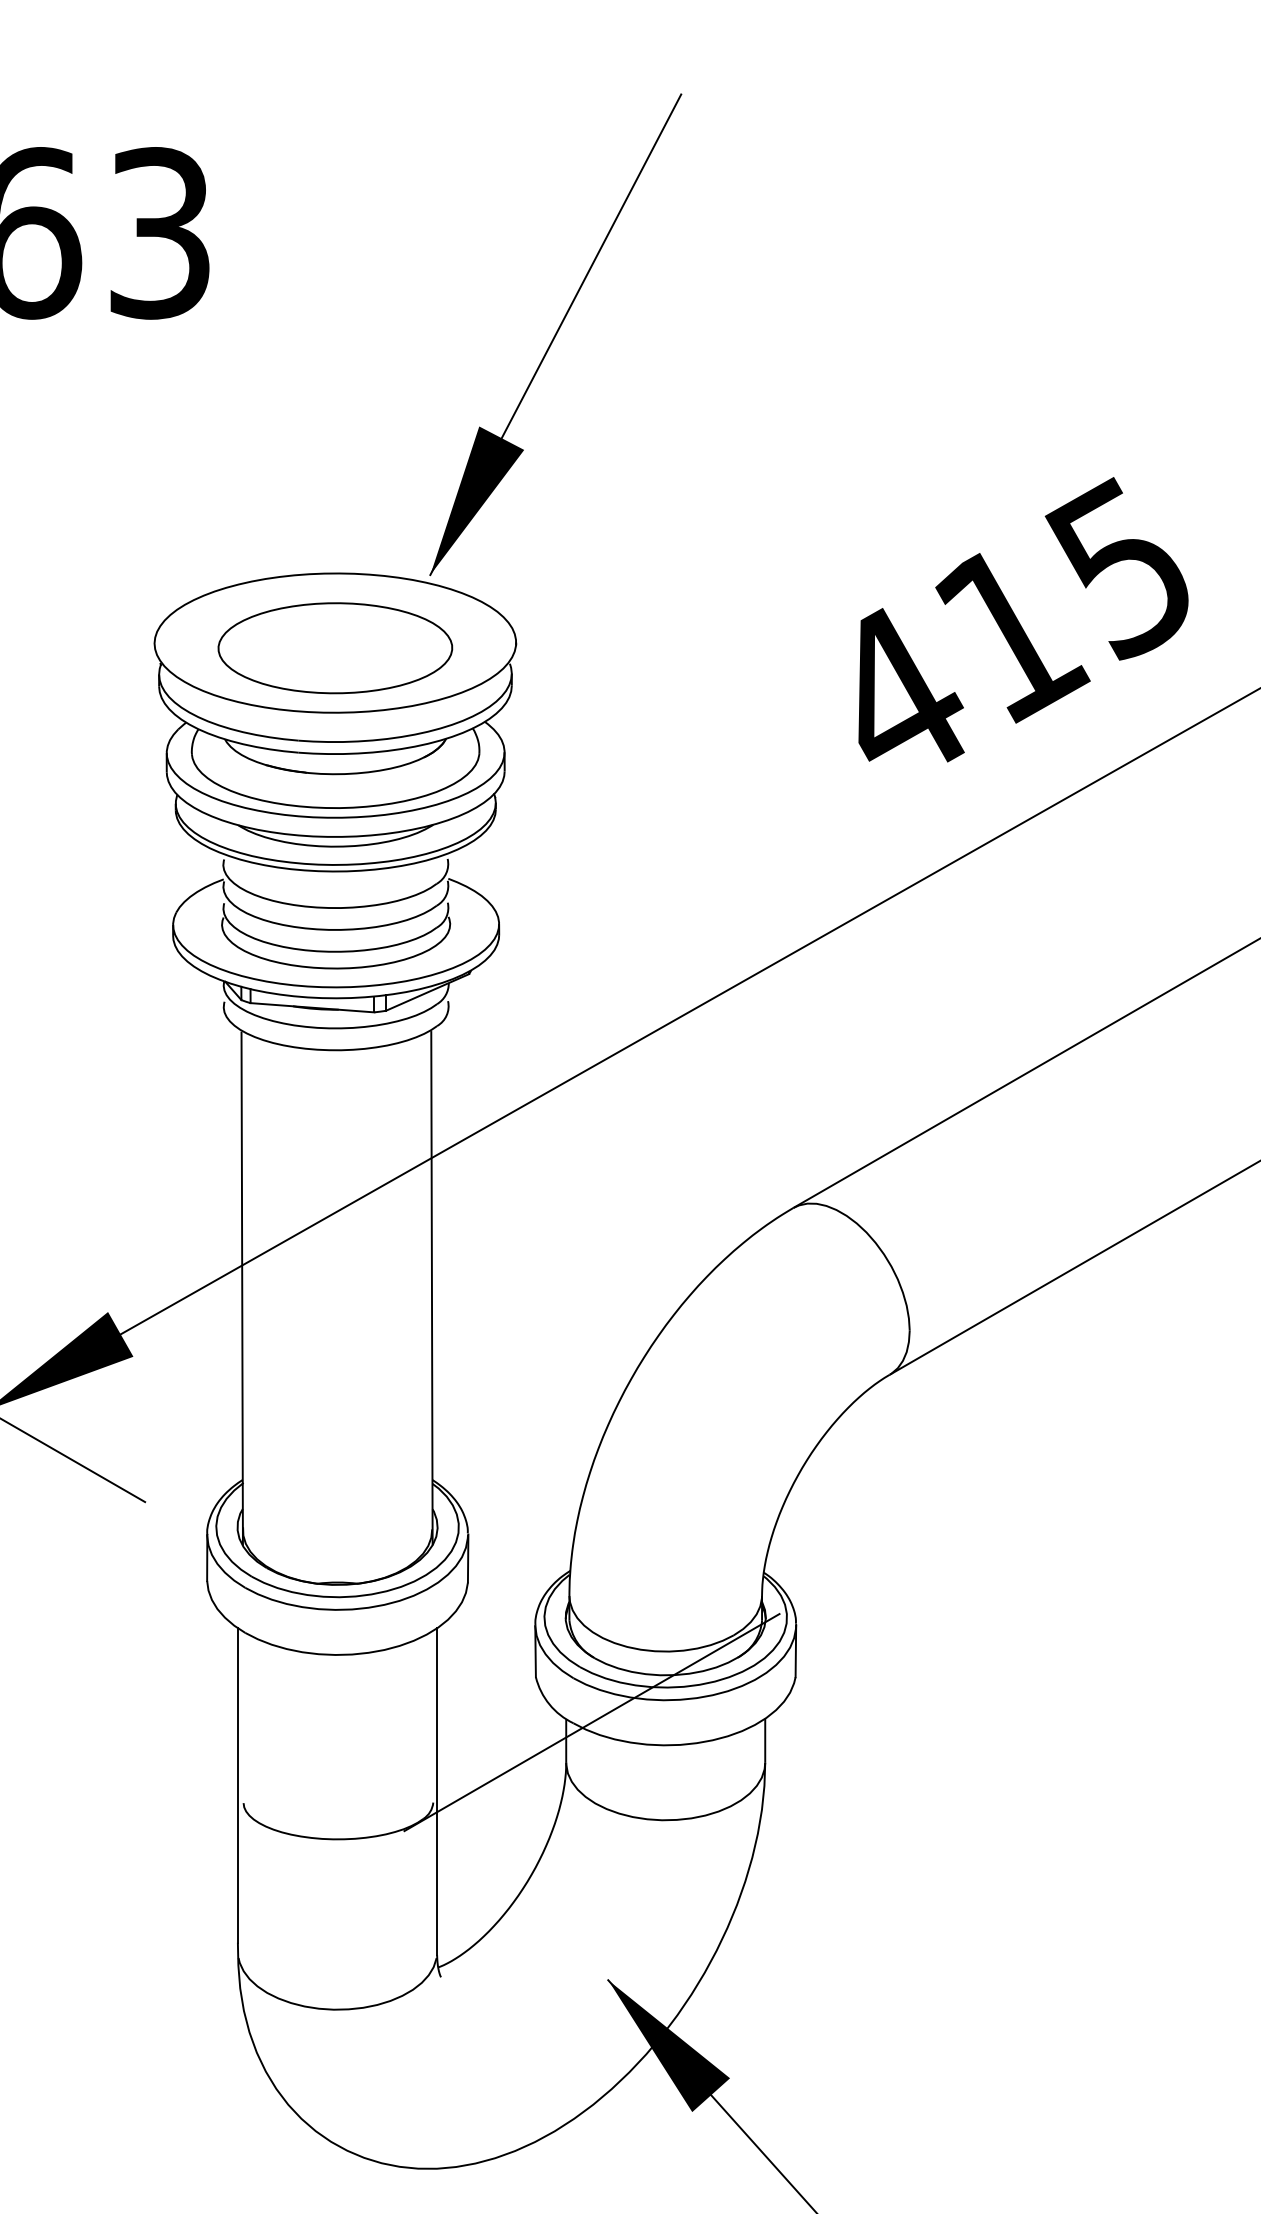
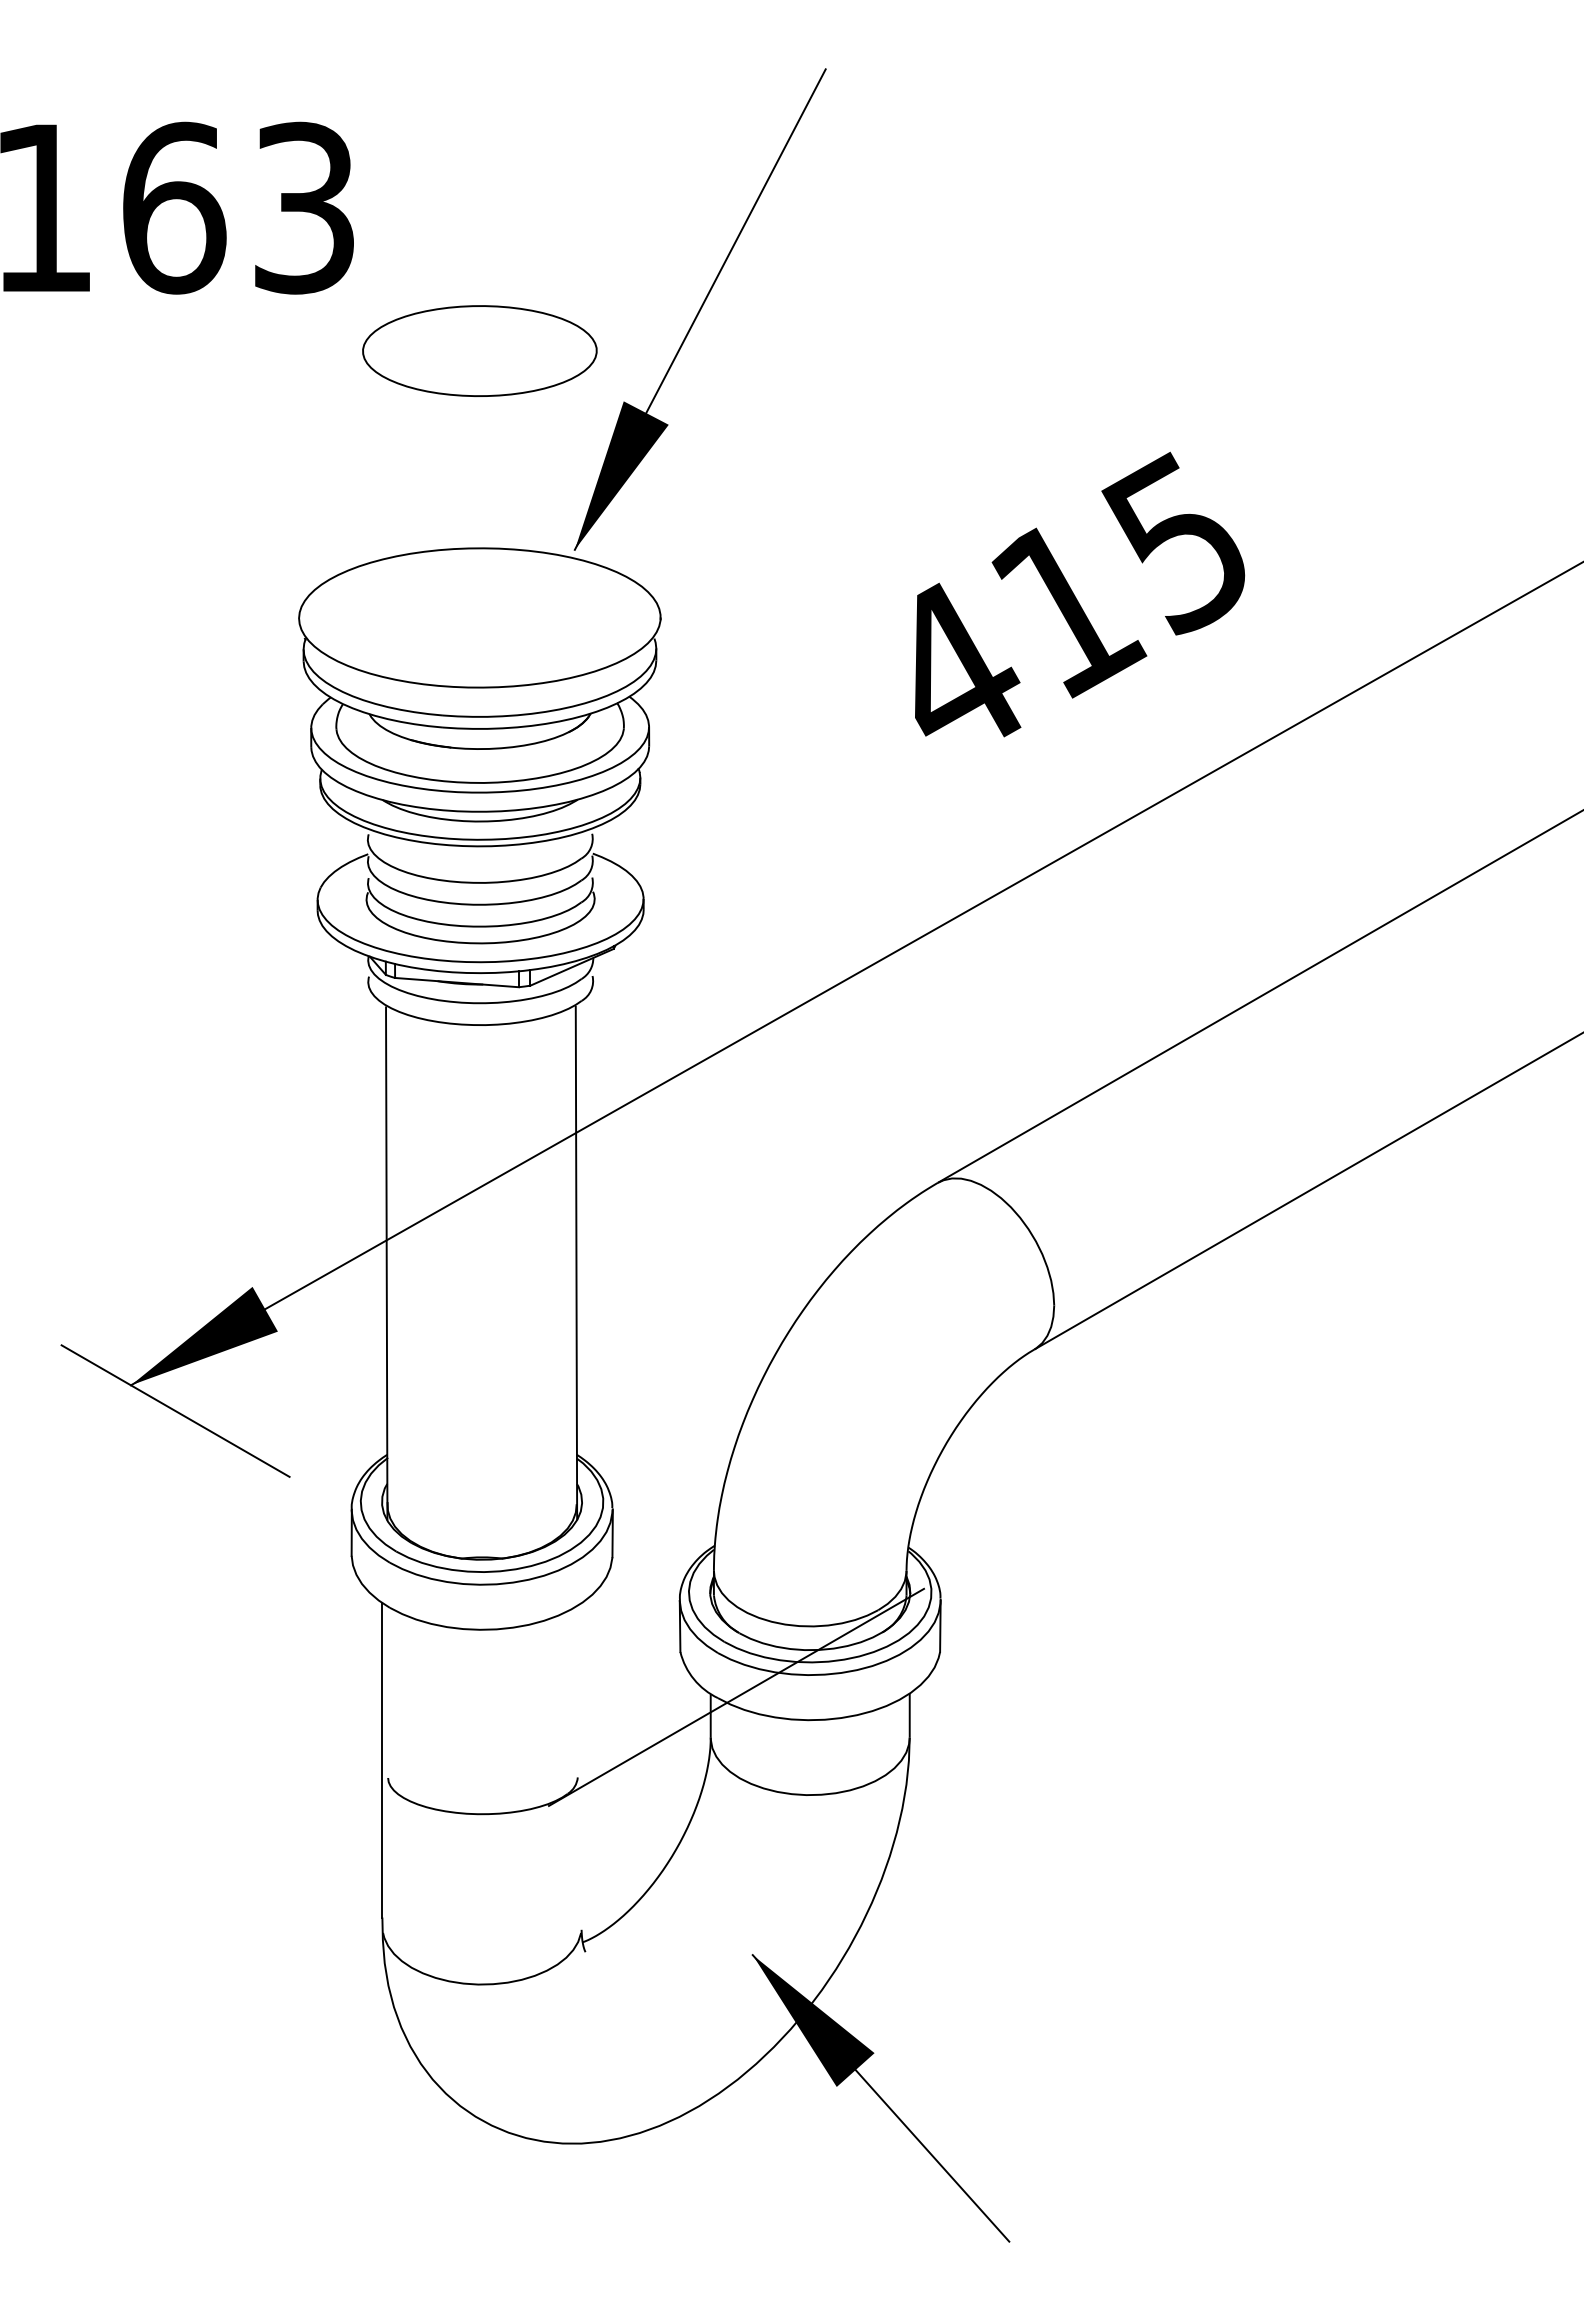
text: (1024, 619) -> (1080, 594), moved
part: (335, 647) -> (479, 350), moved
line: (437, 1791) -> (581, 1766), removed

